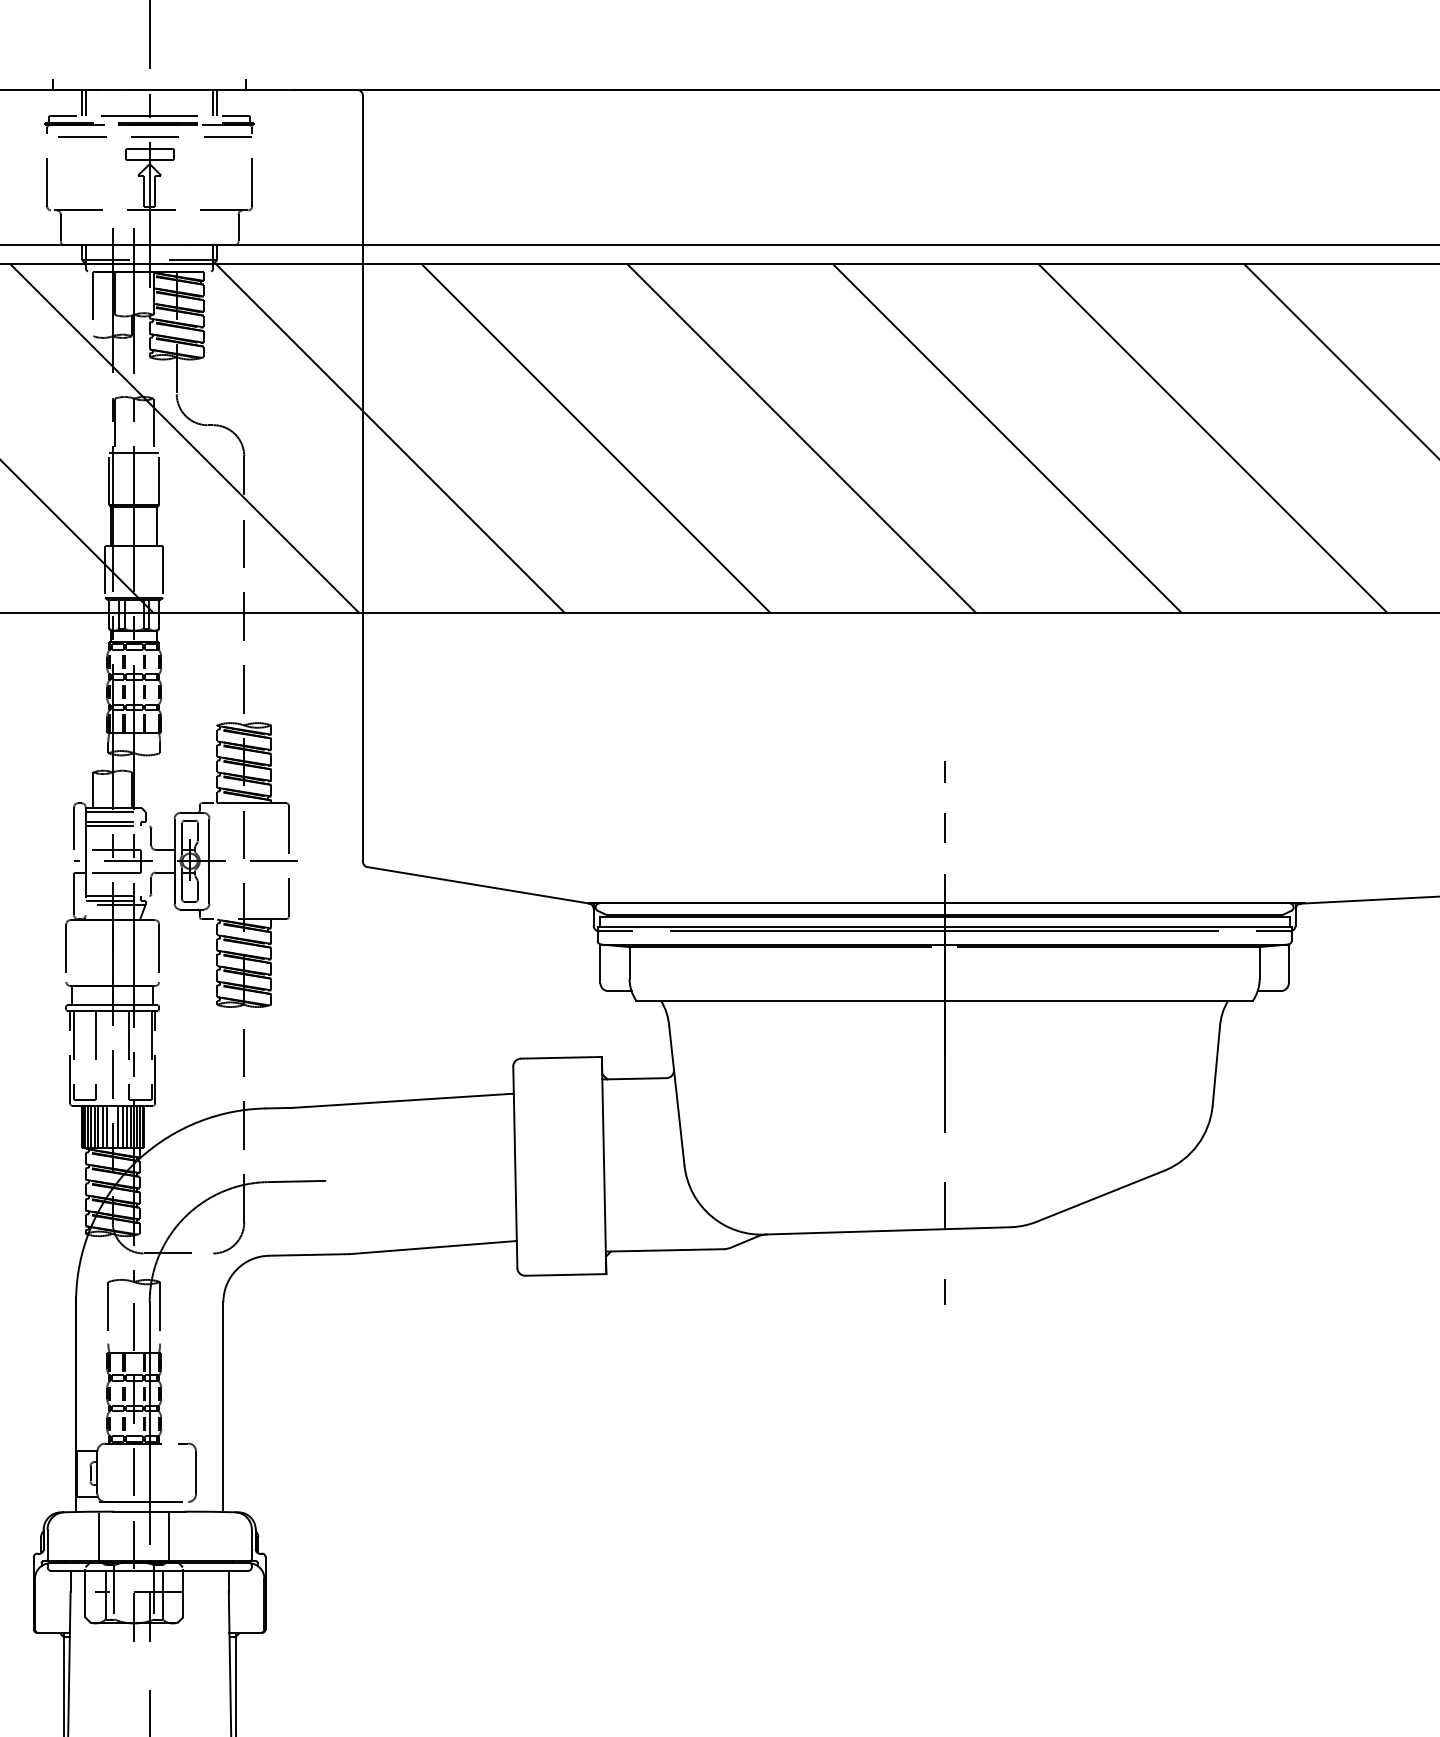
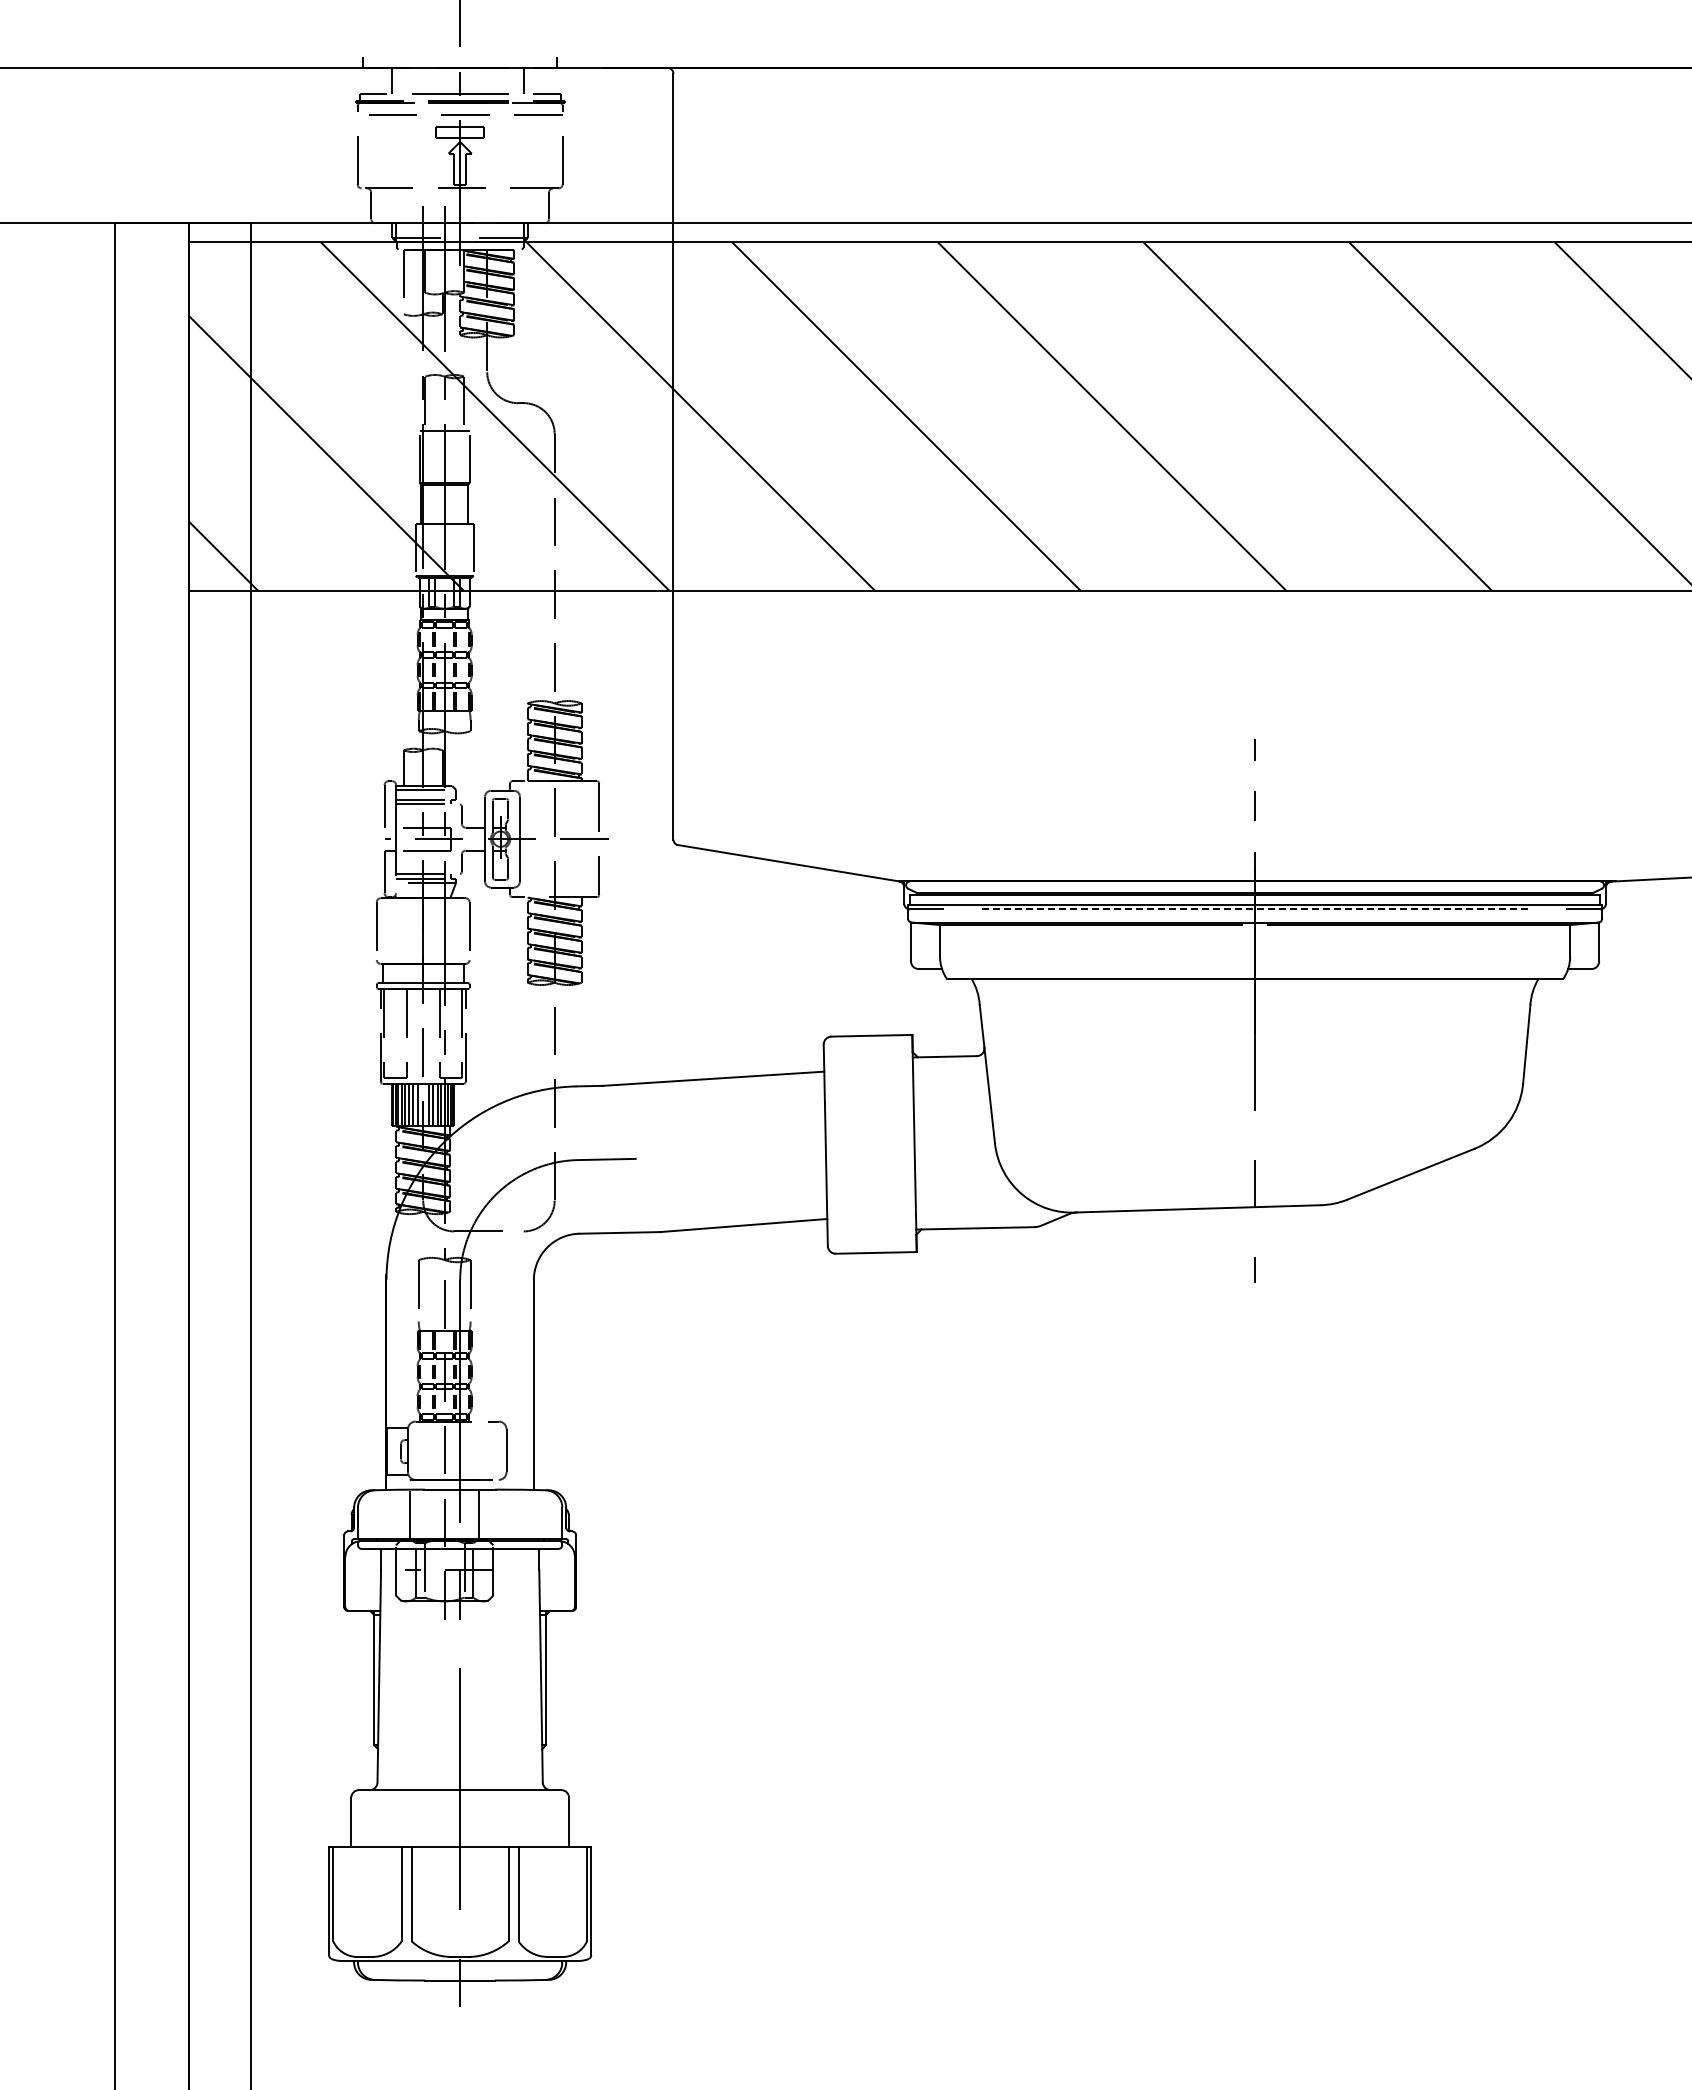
line: (86, 102) -> (396, 80), removed
line: (217, 102) -> (527, 80), removed
line: (945, 931) -> (1255, 909), solid -> dashed

